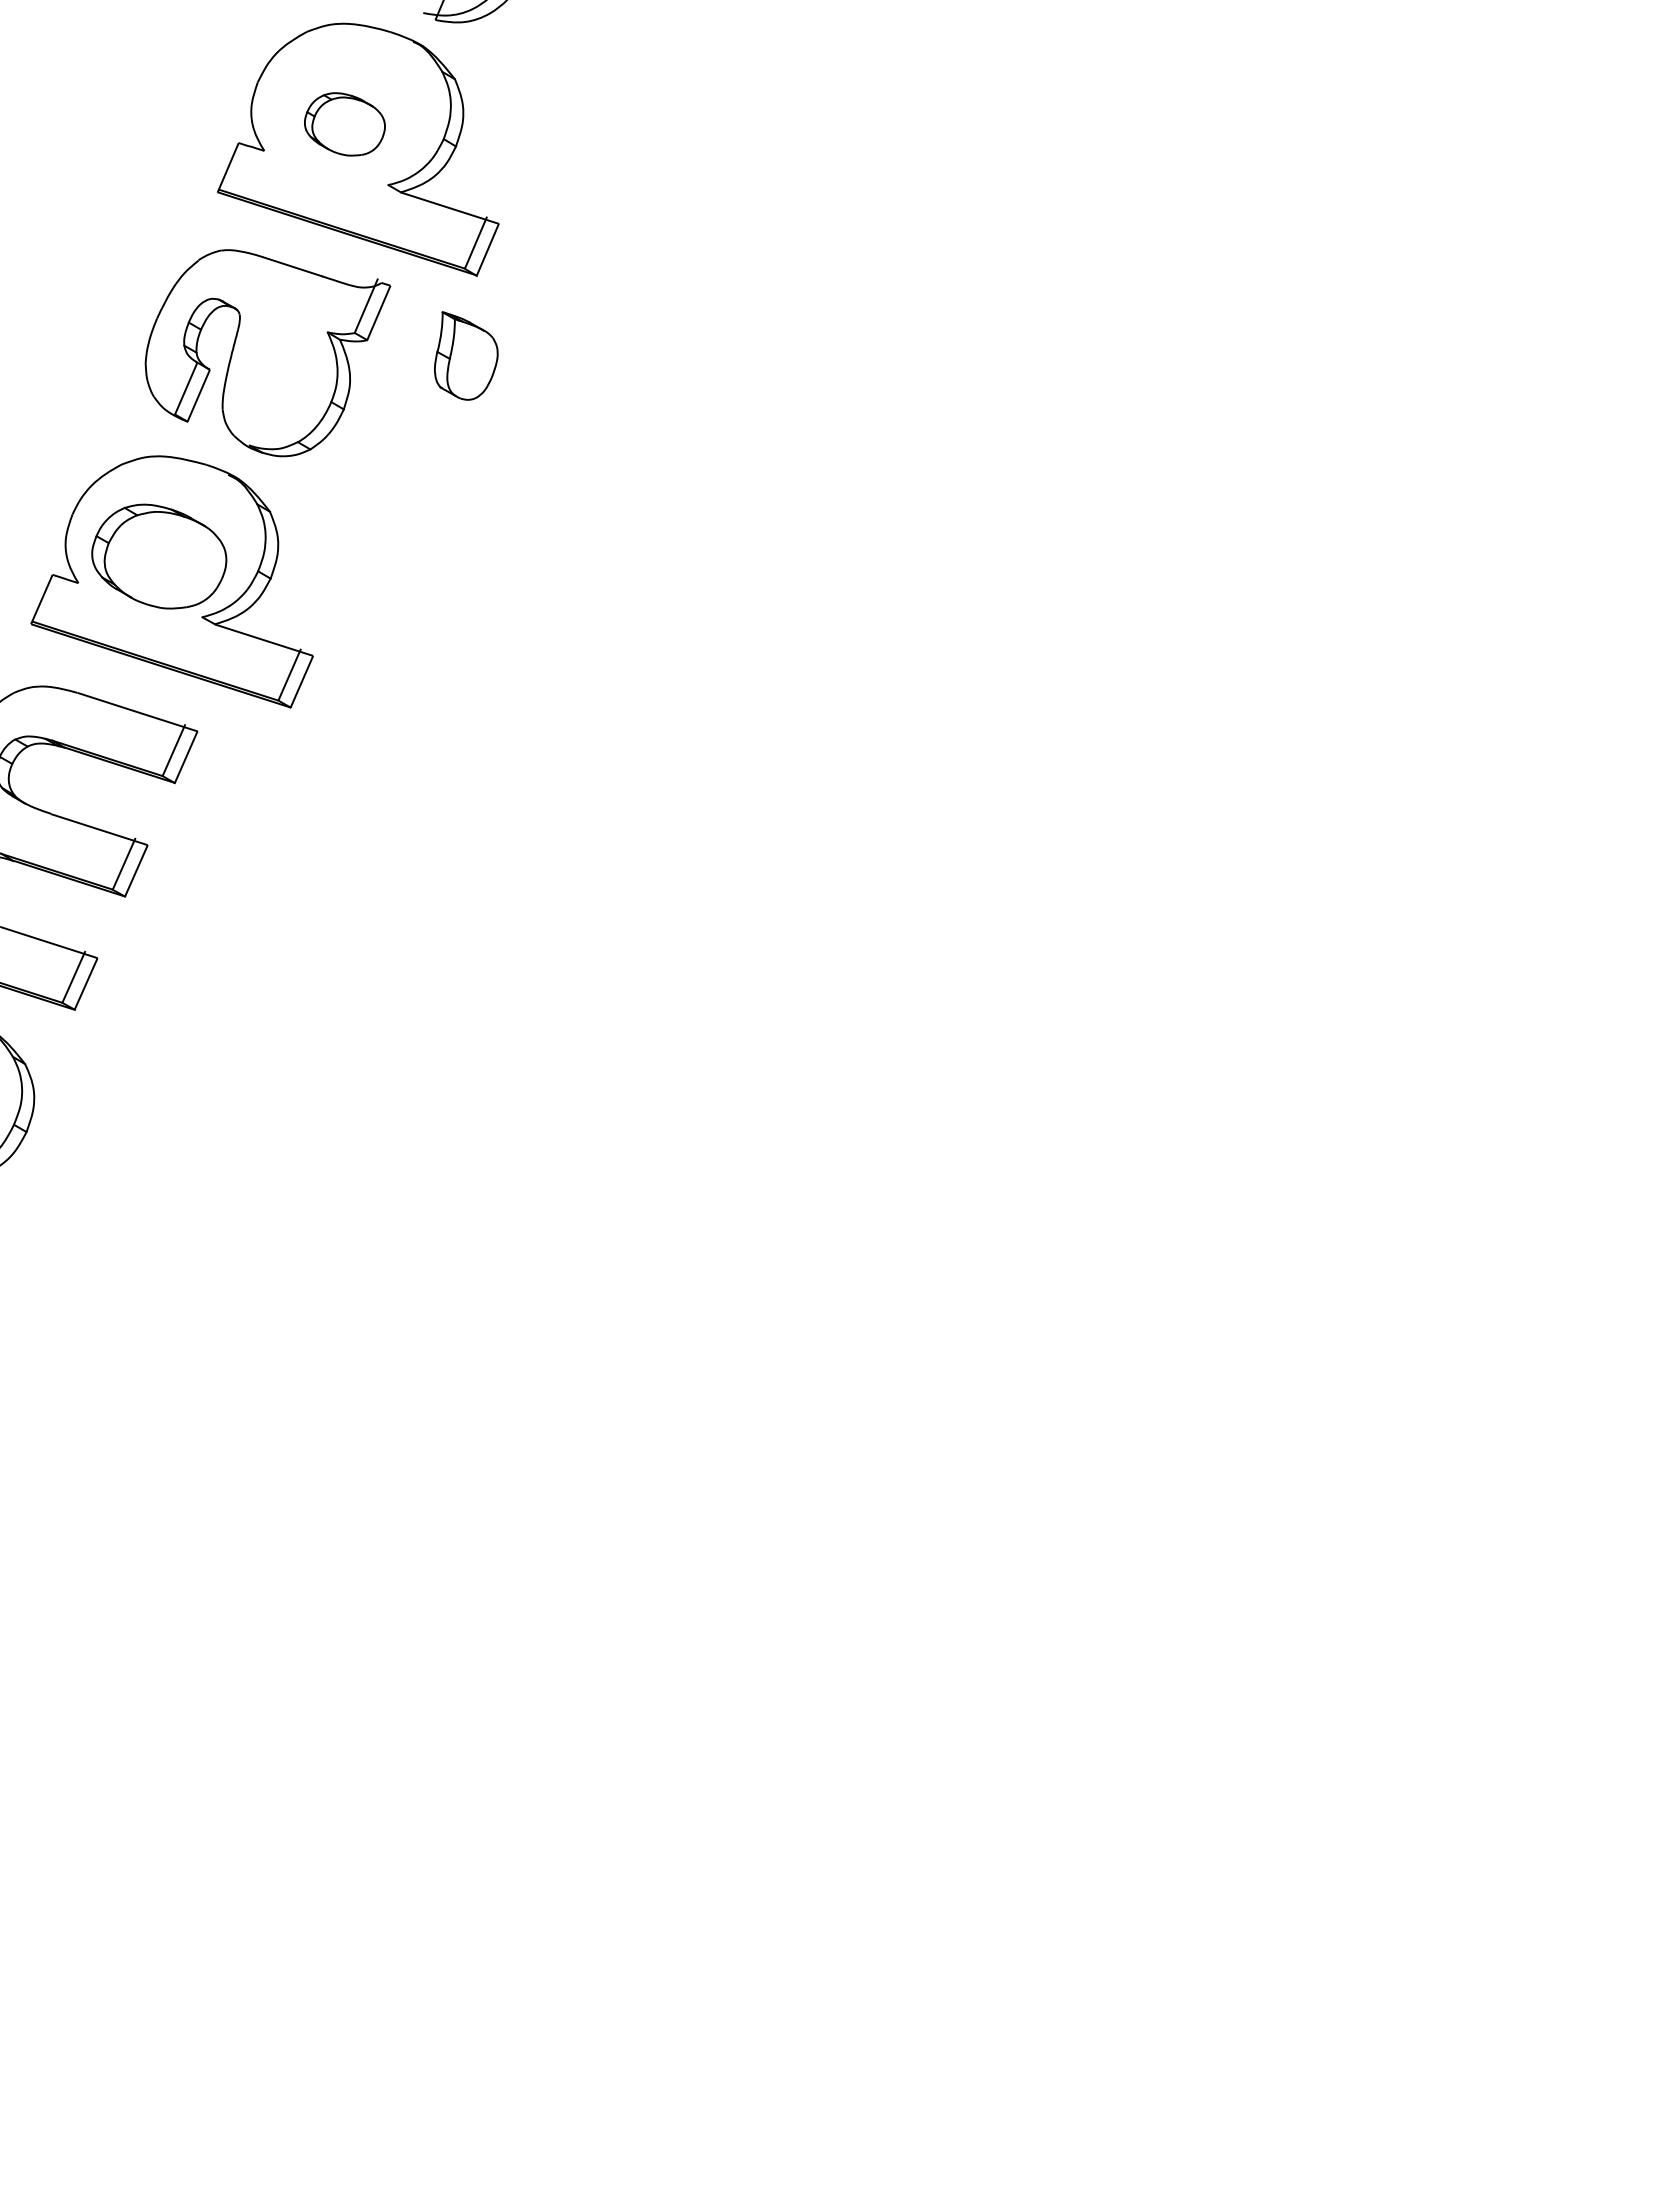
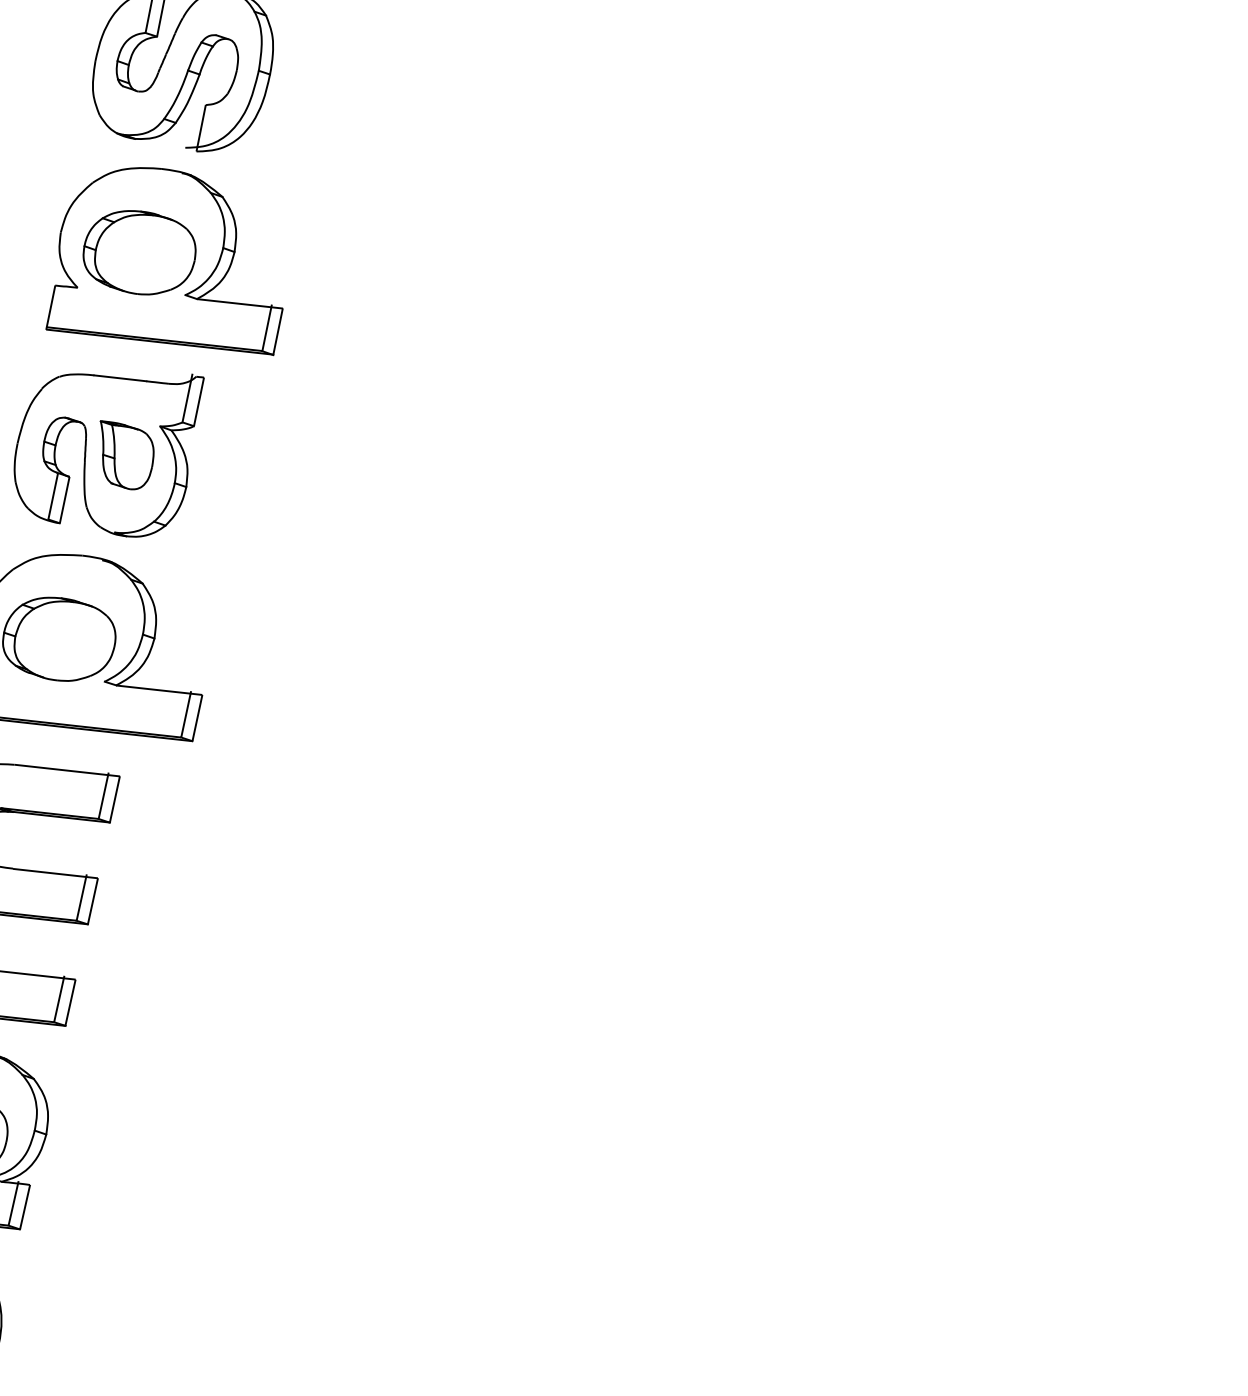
part: (344, 124) -> (139, 252), size x1.67
part: (466, 355) -> (127, 452), moved

